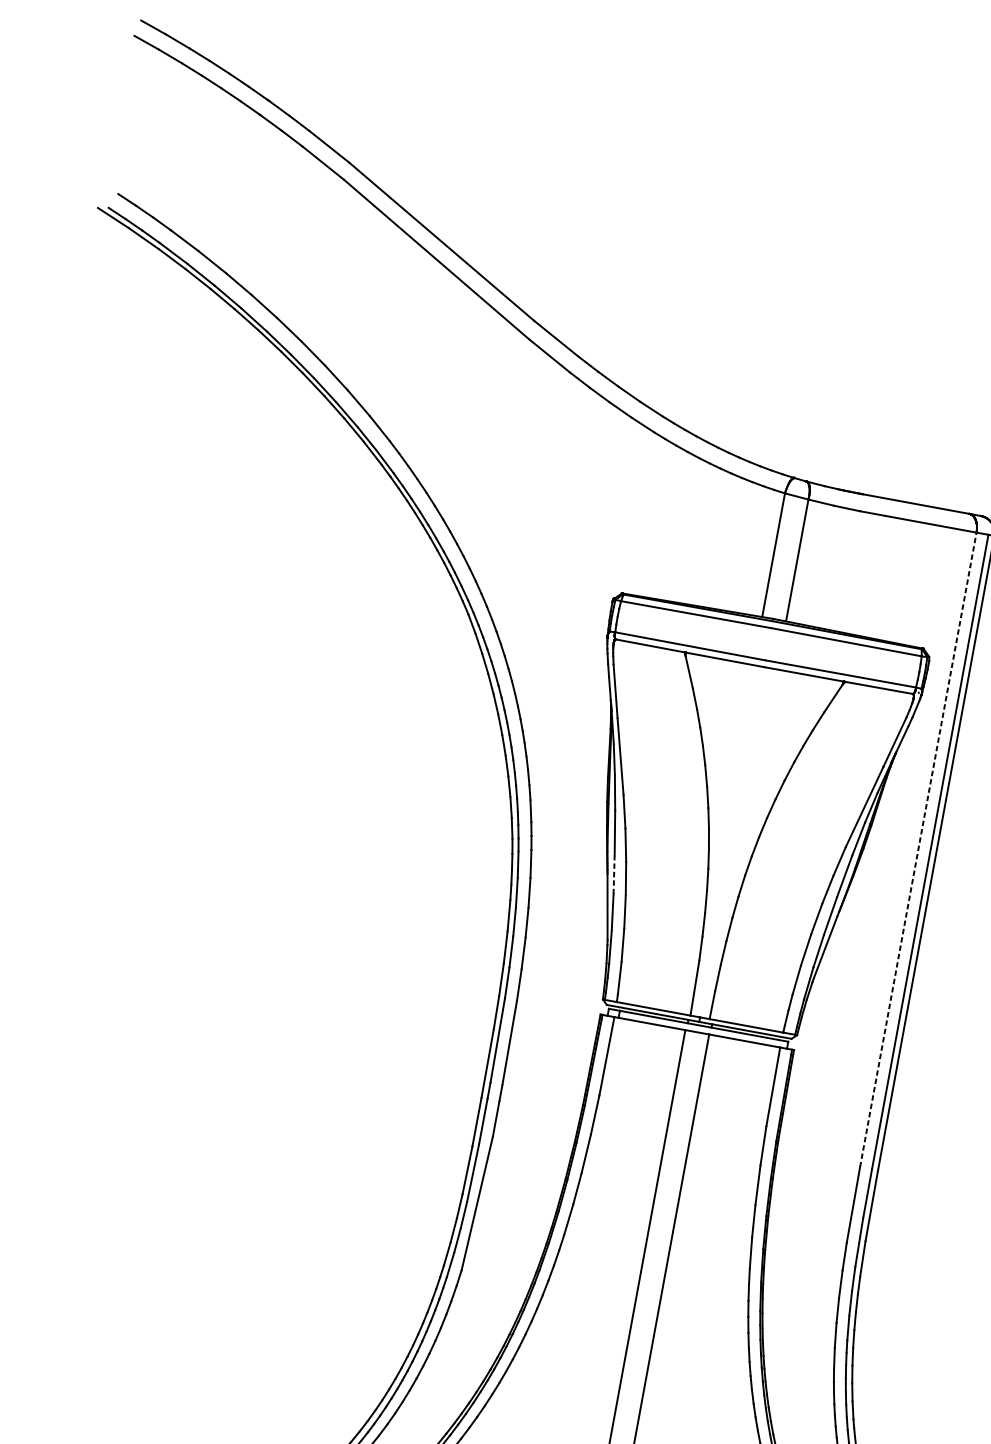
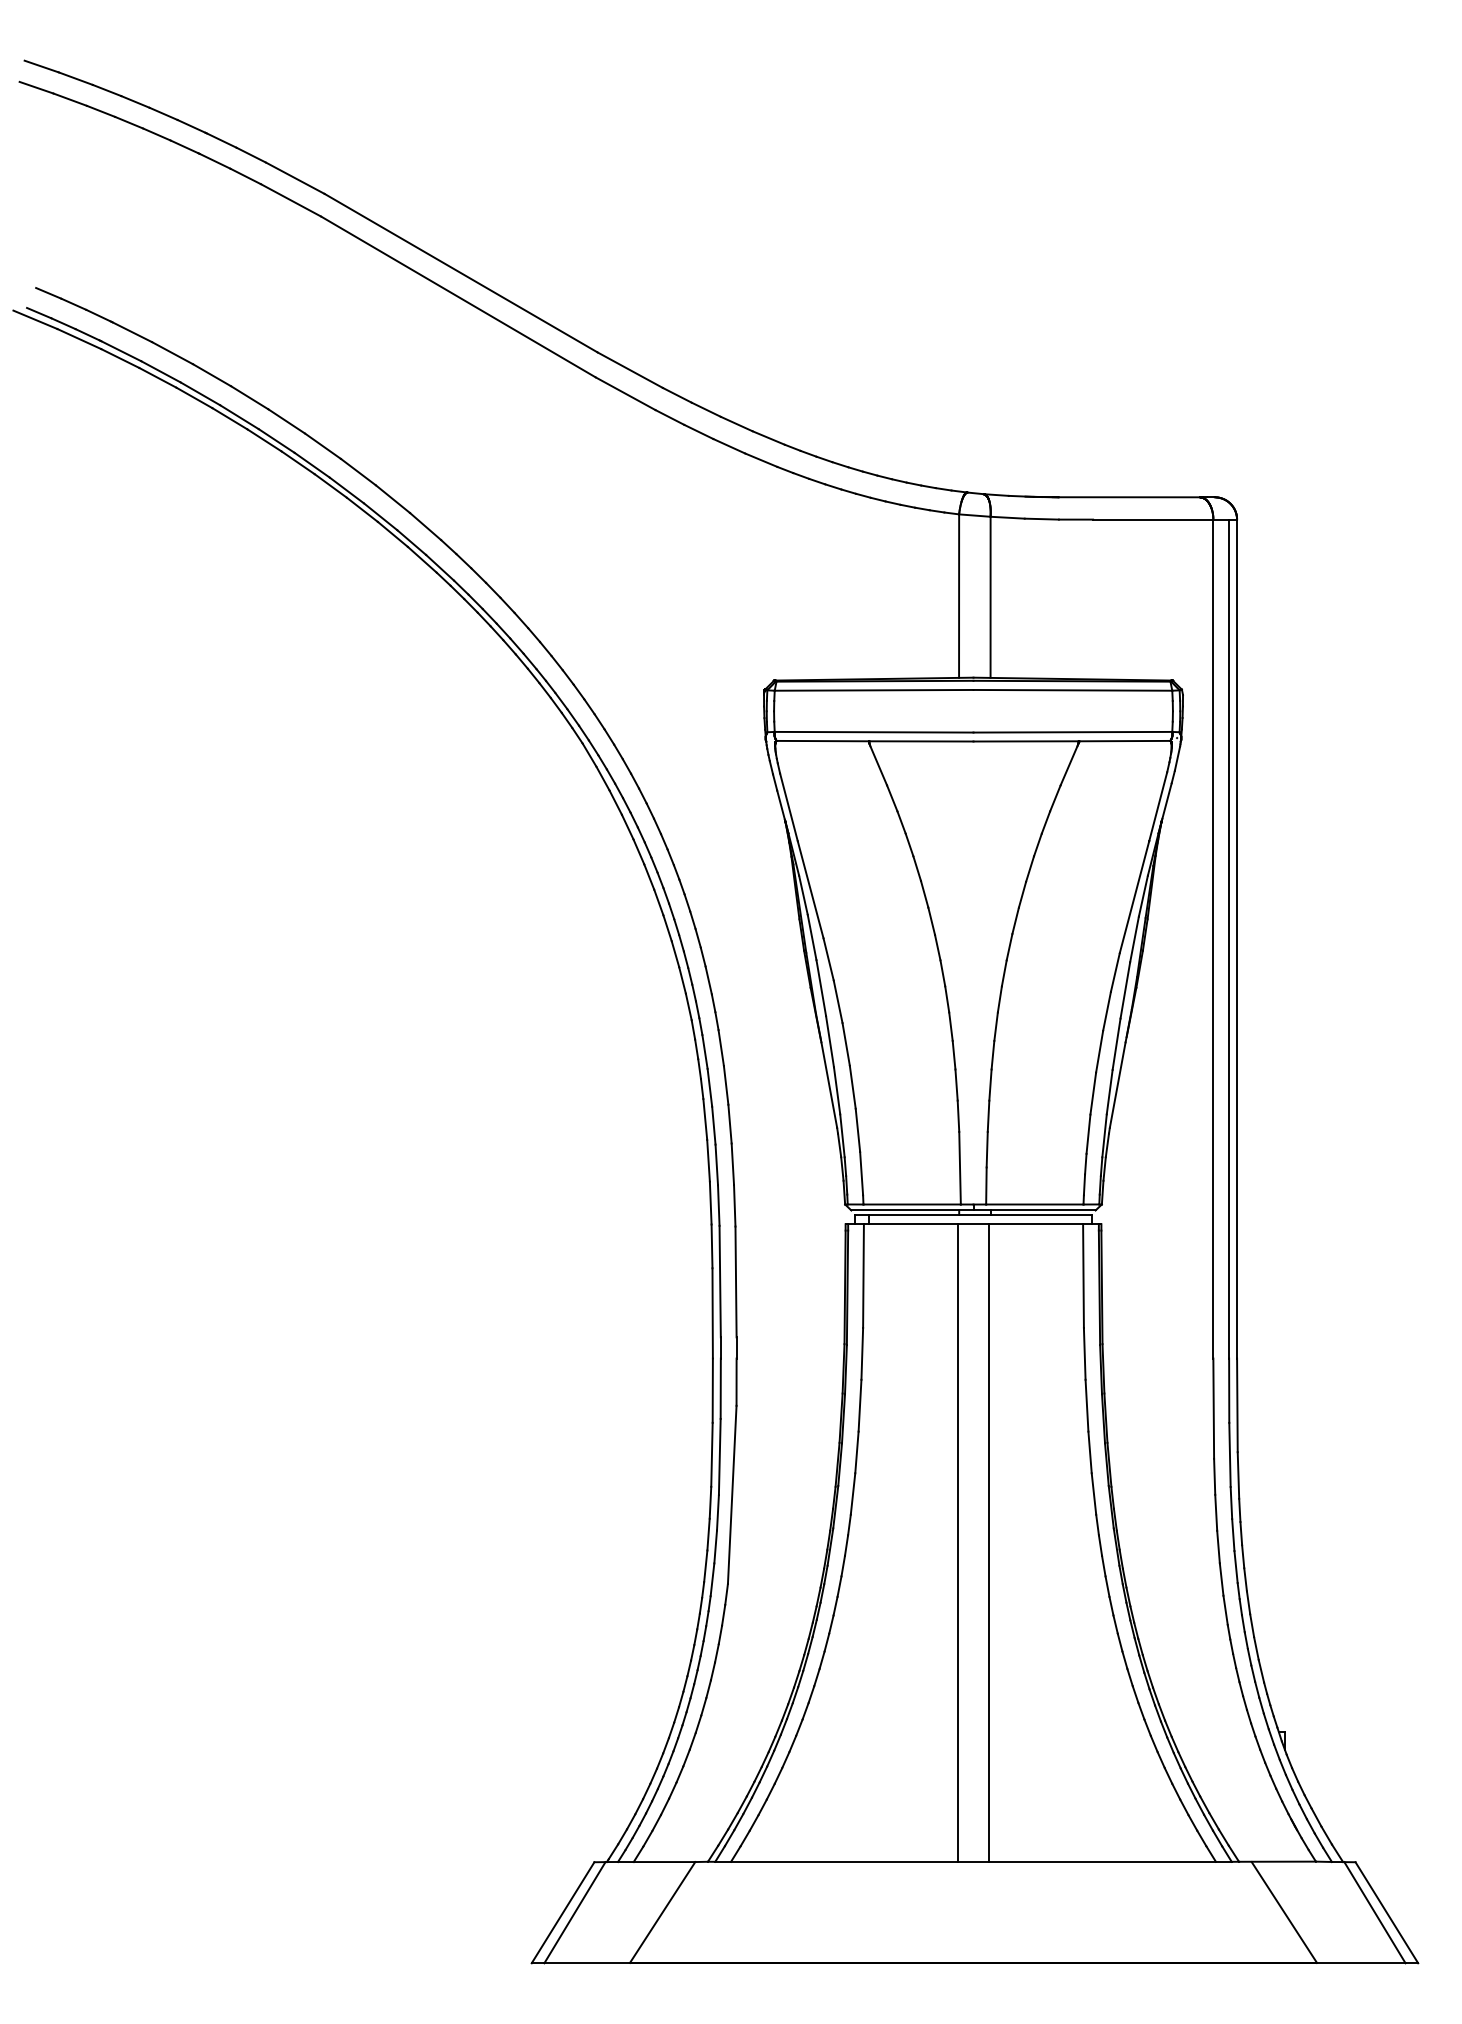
line: (918, 849) -> (1213, 938), dashed -> solid
line: (614, 874) -> (830, 1041), dashed -> solid

